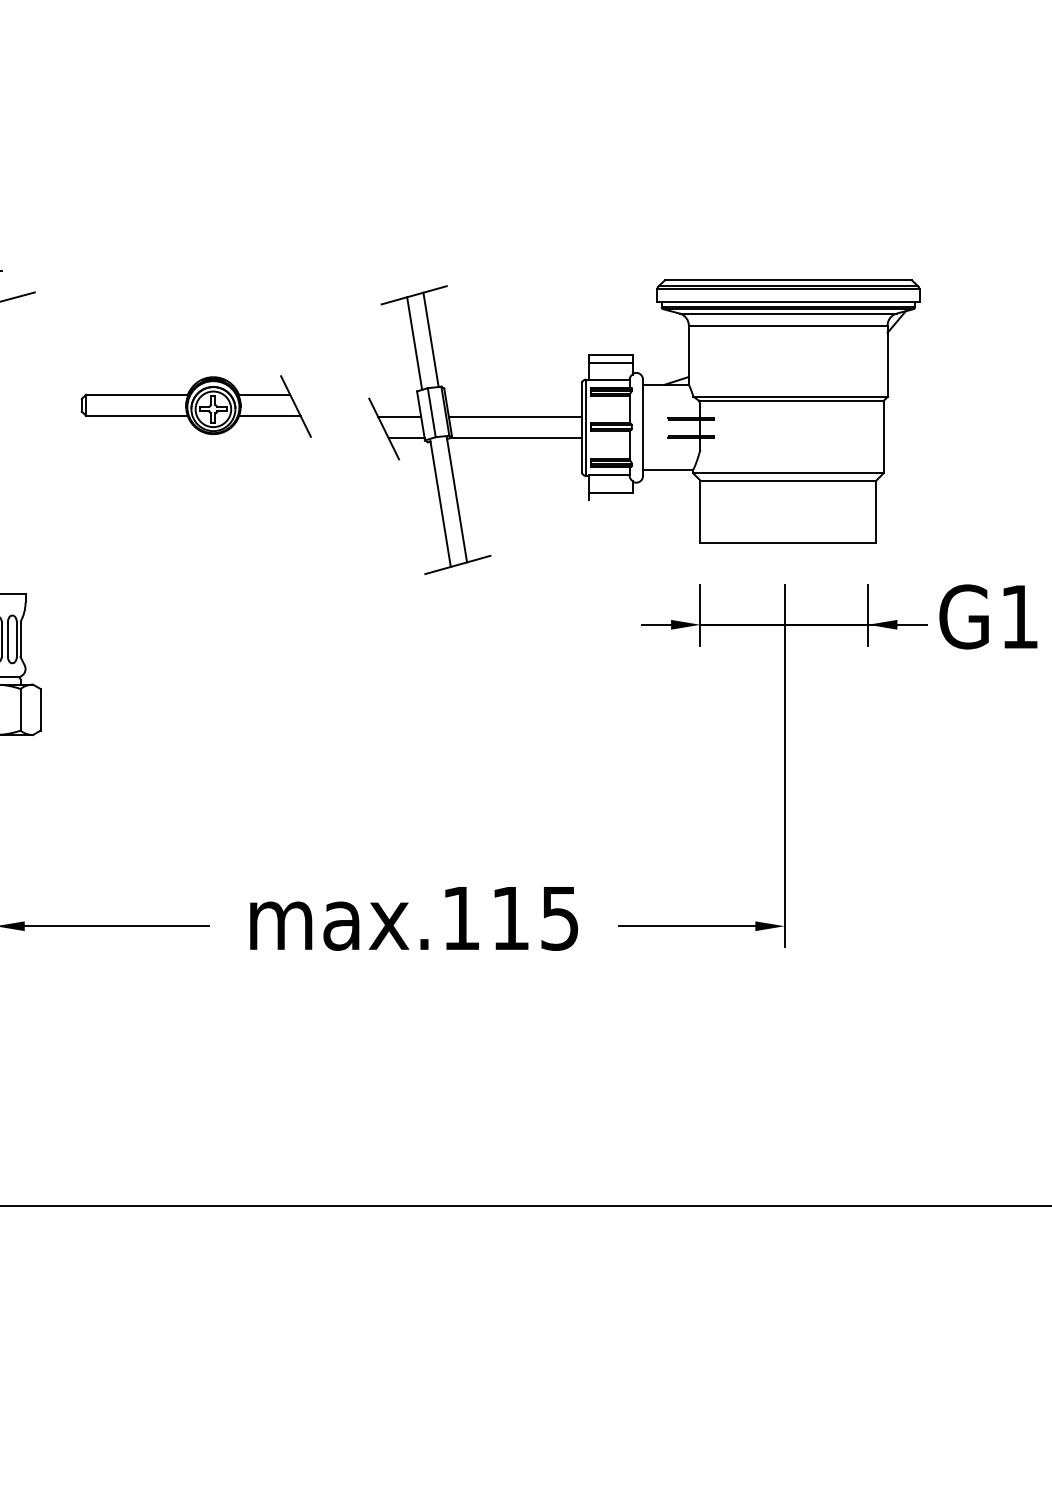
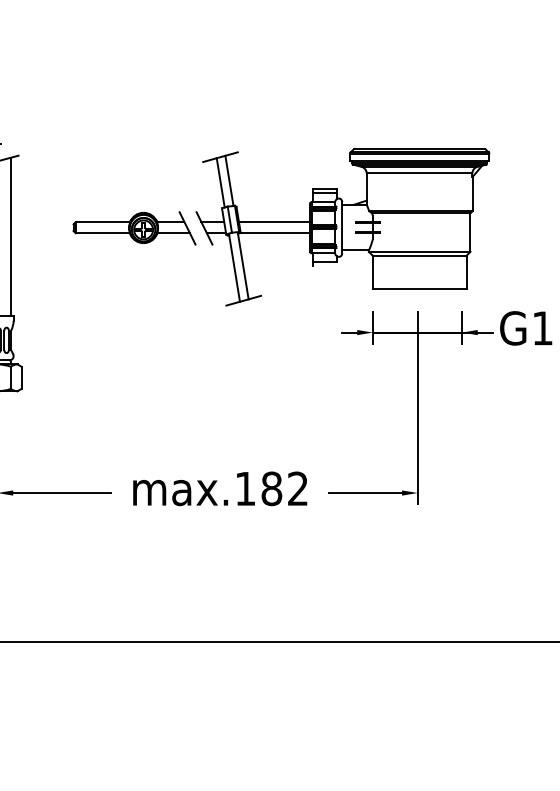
part: (196, 406) -> (134, 228), moved
line: (19, 444) -> (10, 236), added
text: (534, 917) -> (284, 488), max.115 -> max.182

